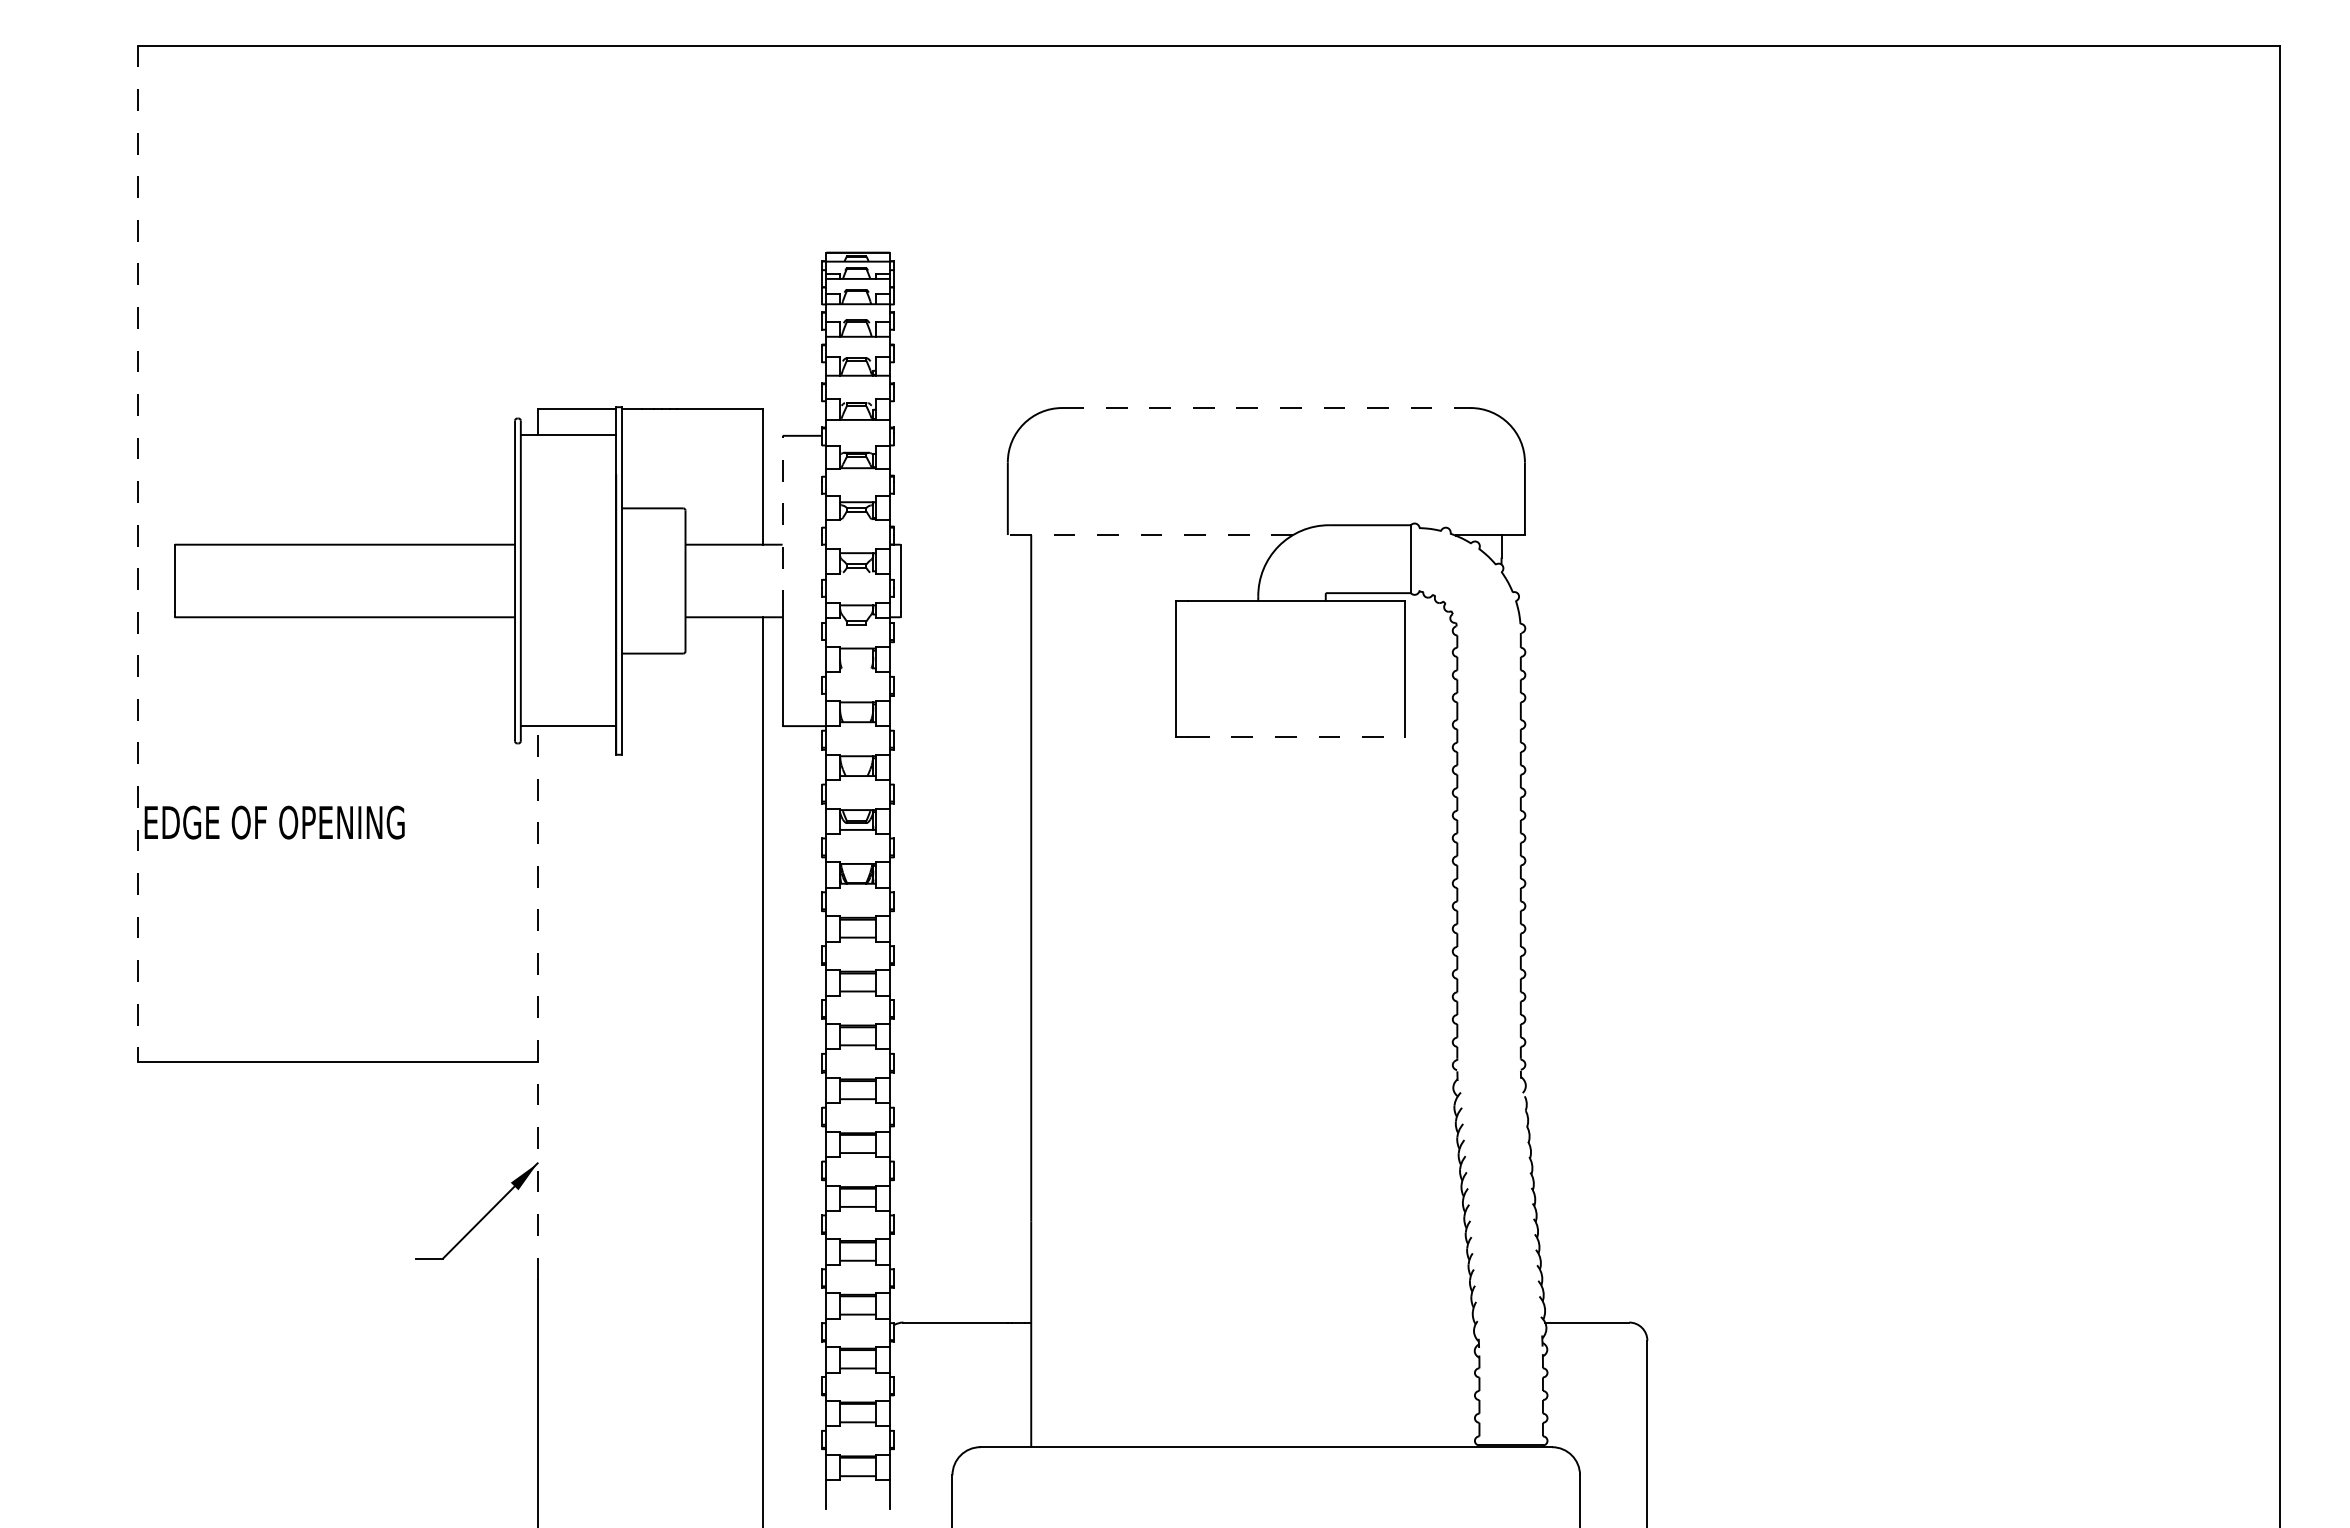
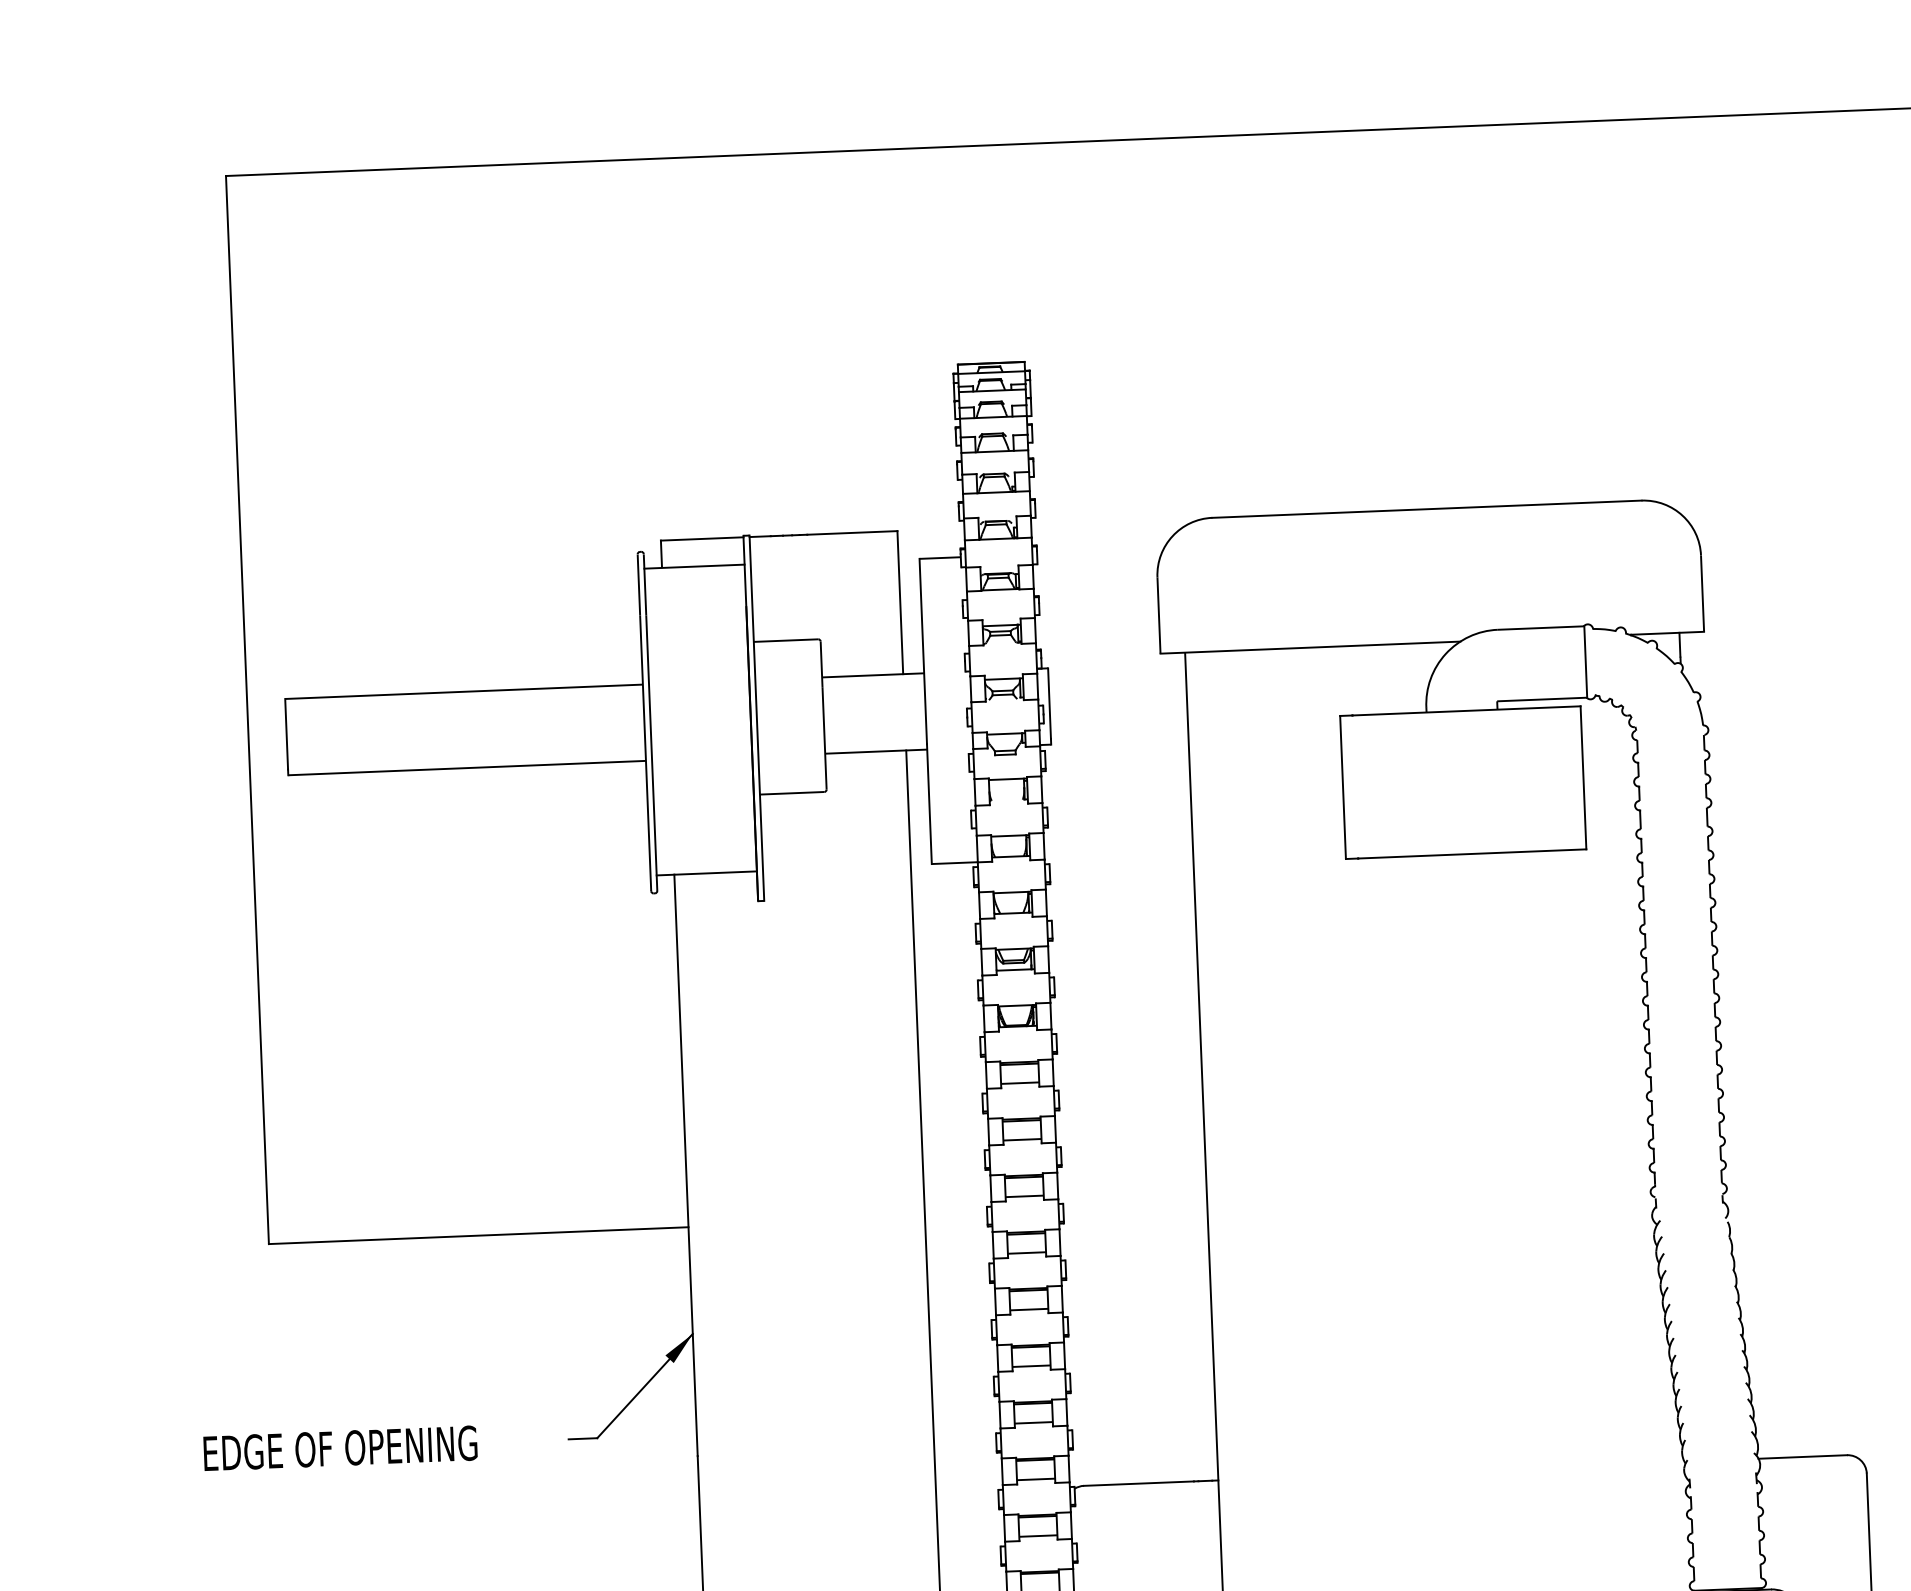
line: (1266, 408) -> (1427, 509), dashed -> solid
line: (782, 523) -> (923, 651), dashed -> solid
line: (1150, 535) -> (1310, 648), dashed -> solid
line: (138, 554) -> (247, 710), dashed -> solid
line: (1296, 737) -> (1472, 854), dashed -> solid
text: (274, 822) -> (340, 1448), moved
line: (537, 1002) -> (685, 1164), dashed -> solid

